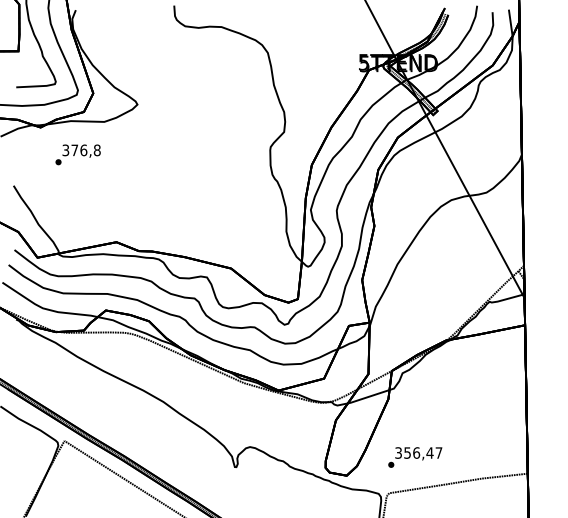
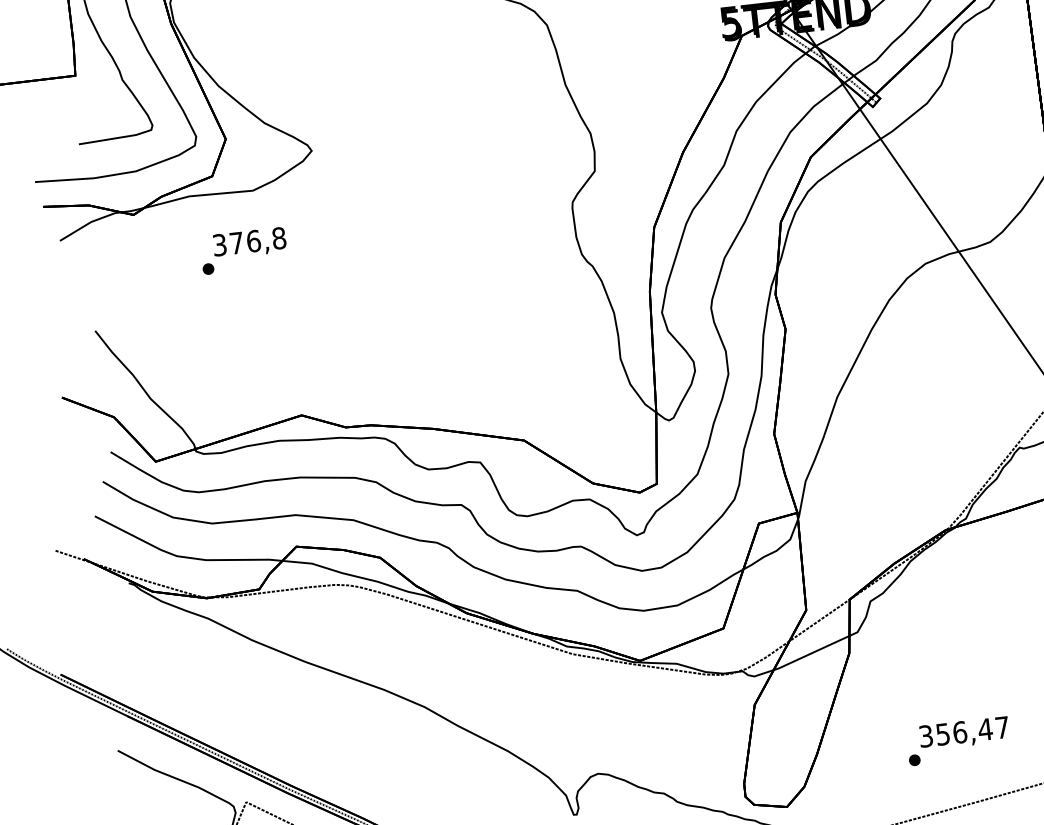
text: (77, 154) -> (242, 250), moved
text: (415, 457) -> (958, 741), moved

